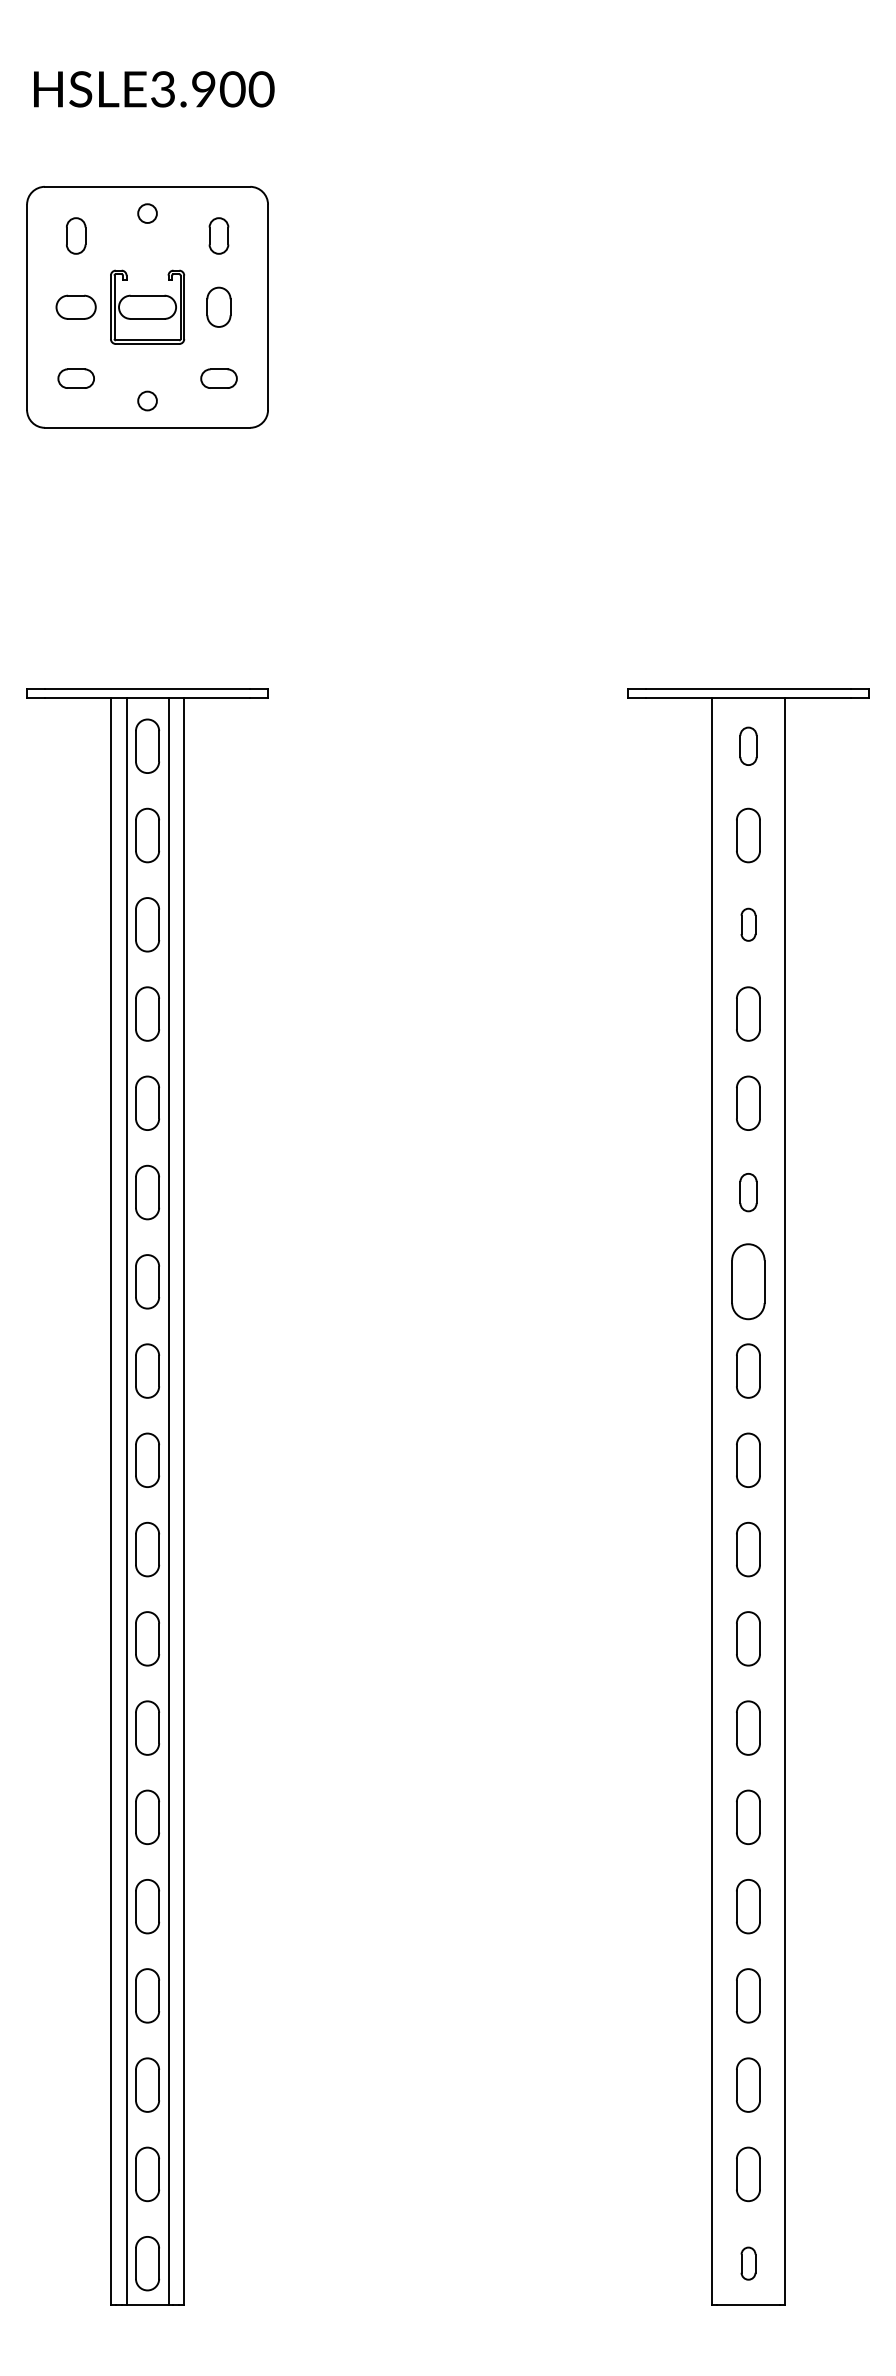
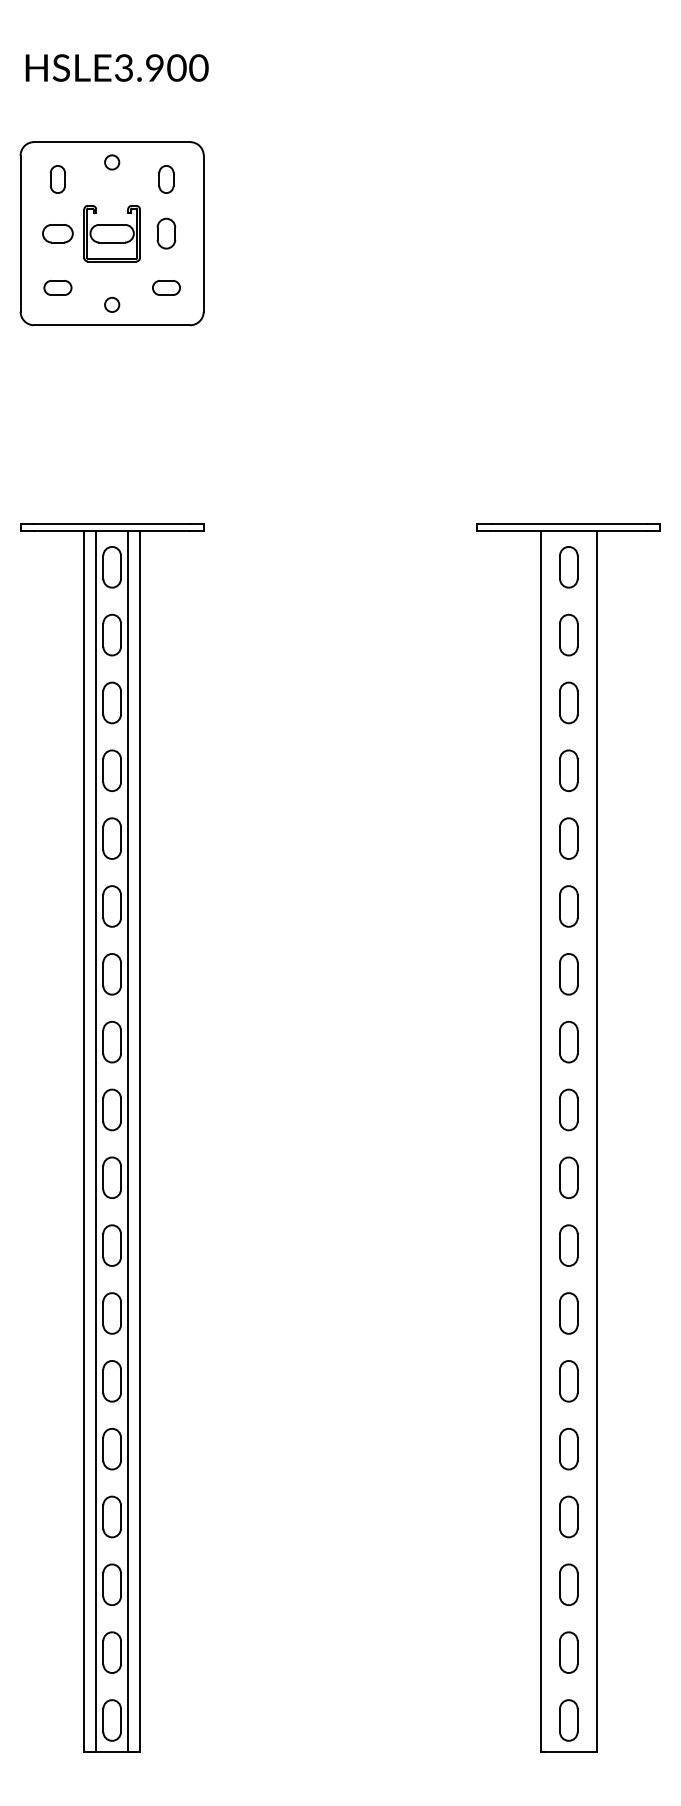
part: (748, 746) -> (568, 567), size x1.43
part: (748, 924) -> (568, 702), size x1.67
part: (748, 1192) -> (568, 906), size x1.43
part: (748, 1282) -> (568, 974), size x0.71
part: (748, 2263) -> (568, 1720), size x1.67

